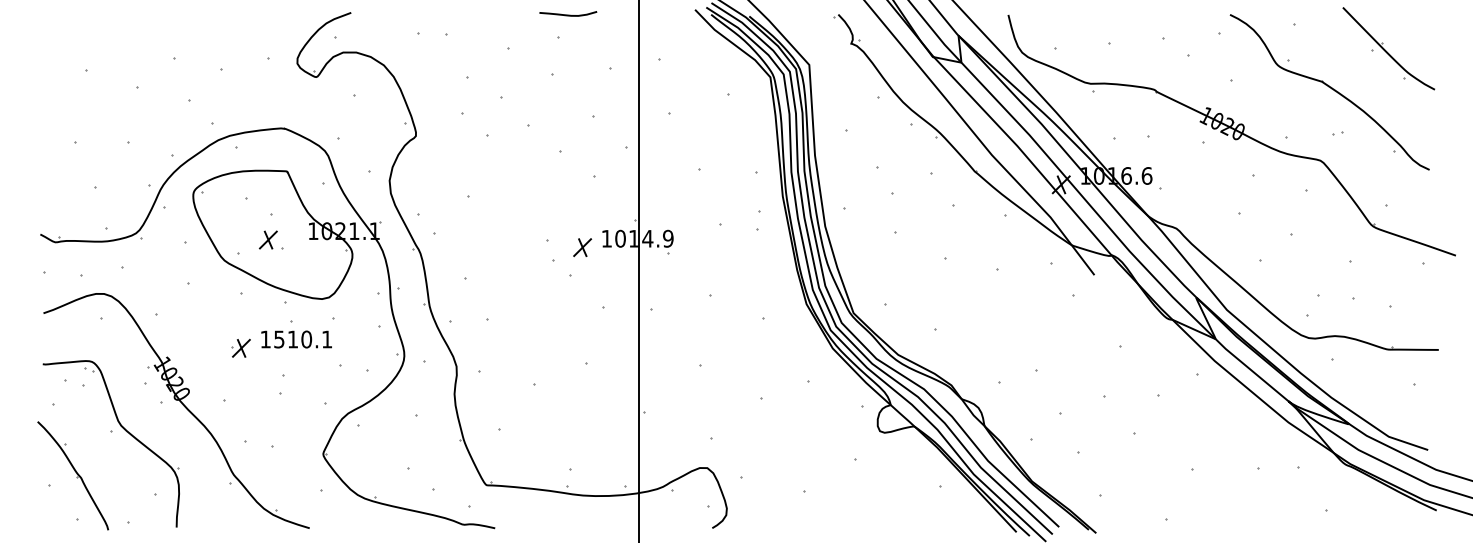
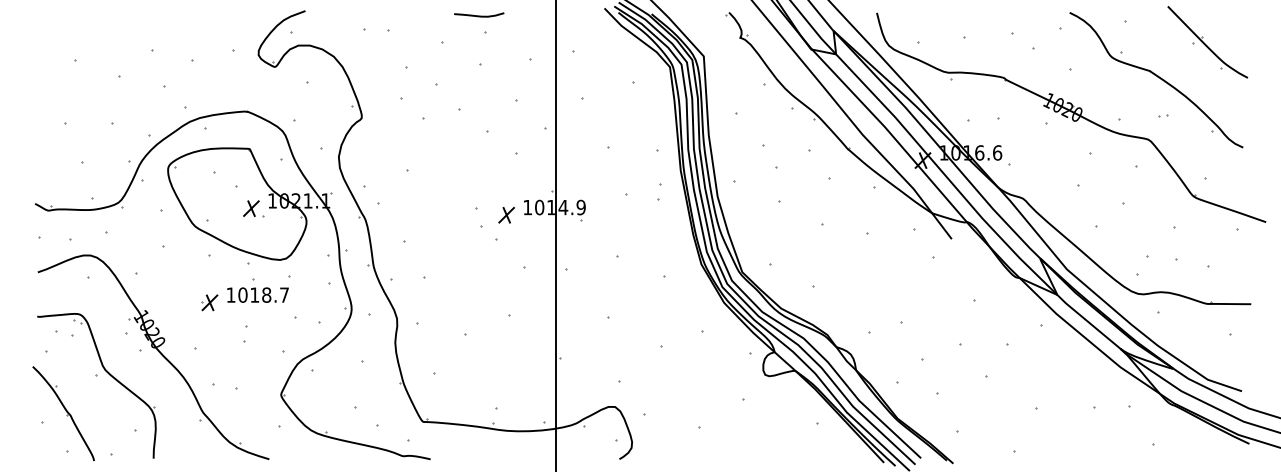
curve: (568, 14) -> (479, 15), moved
part: (270, 239) -> (253, 208), moved
text: (302, 338) -> (263, 294), 1510.1 -> 1018.7

